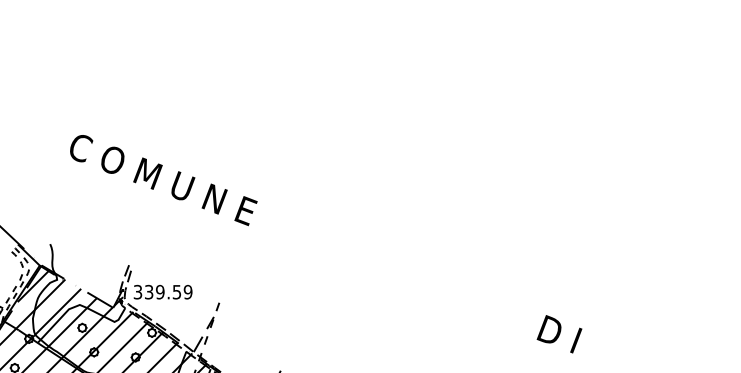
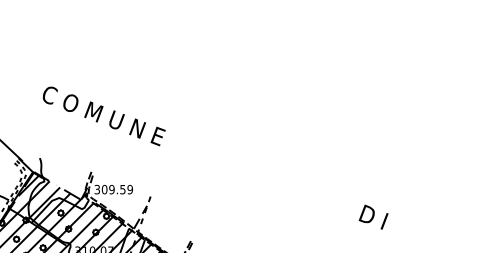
text: (162, 180) -> (103, 116), moved
text: (148, 291) -> (104, 189), 339.59 -> 309.59

